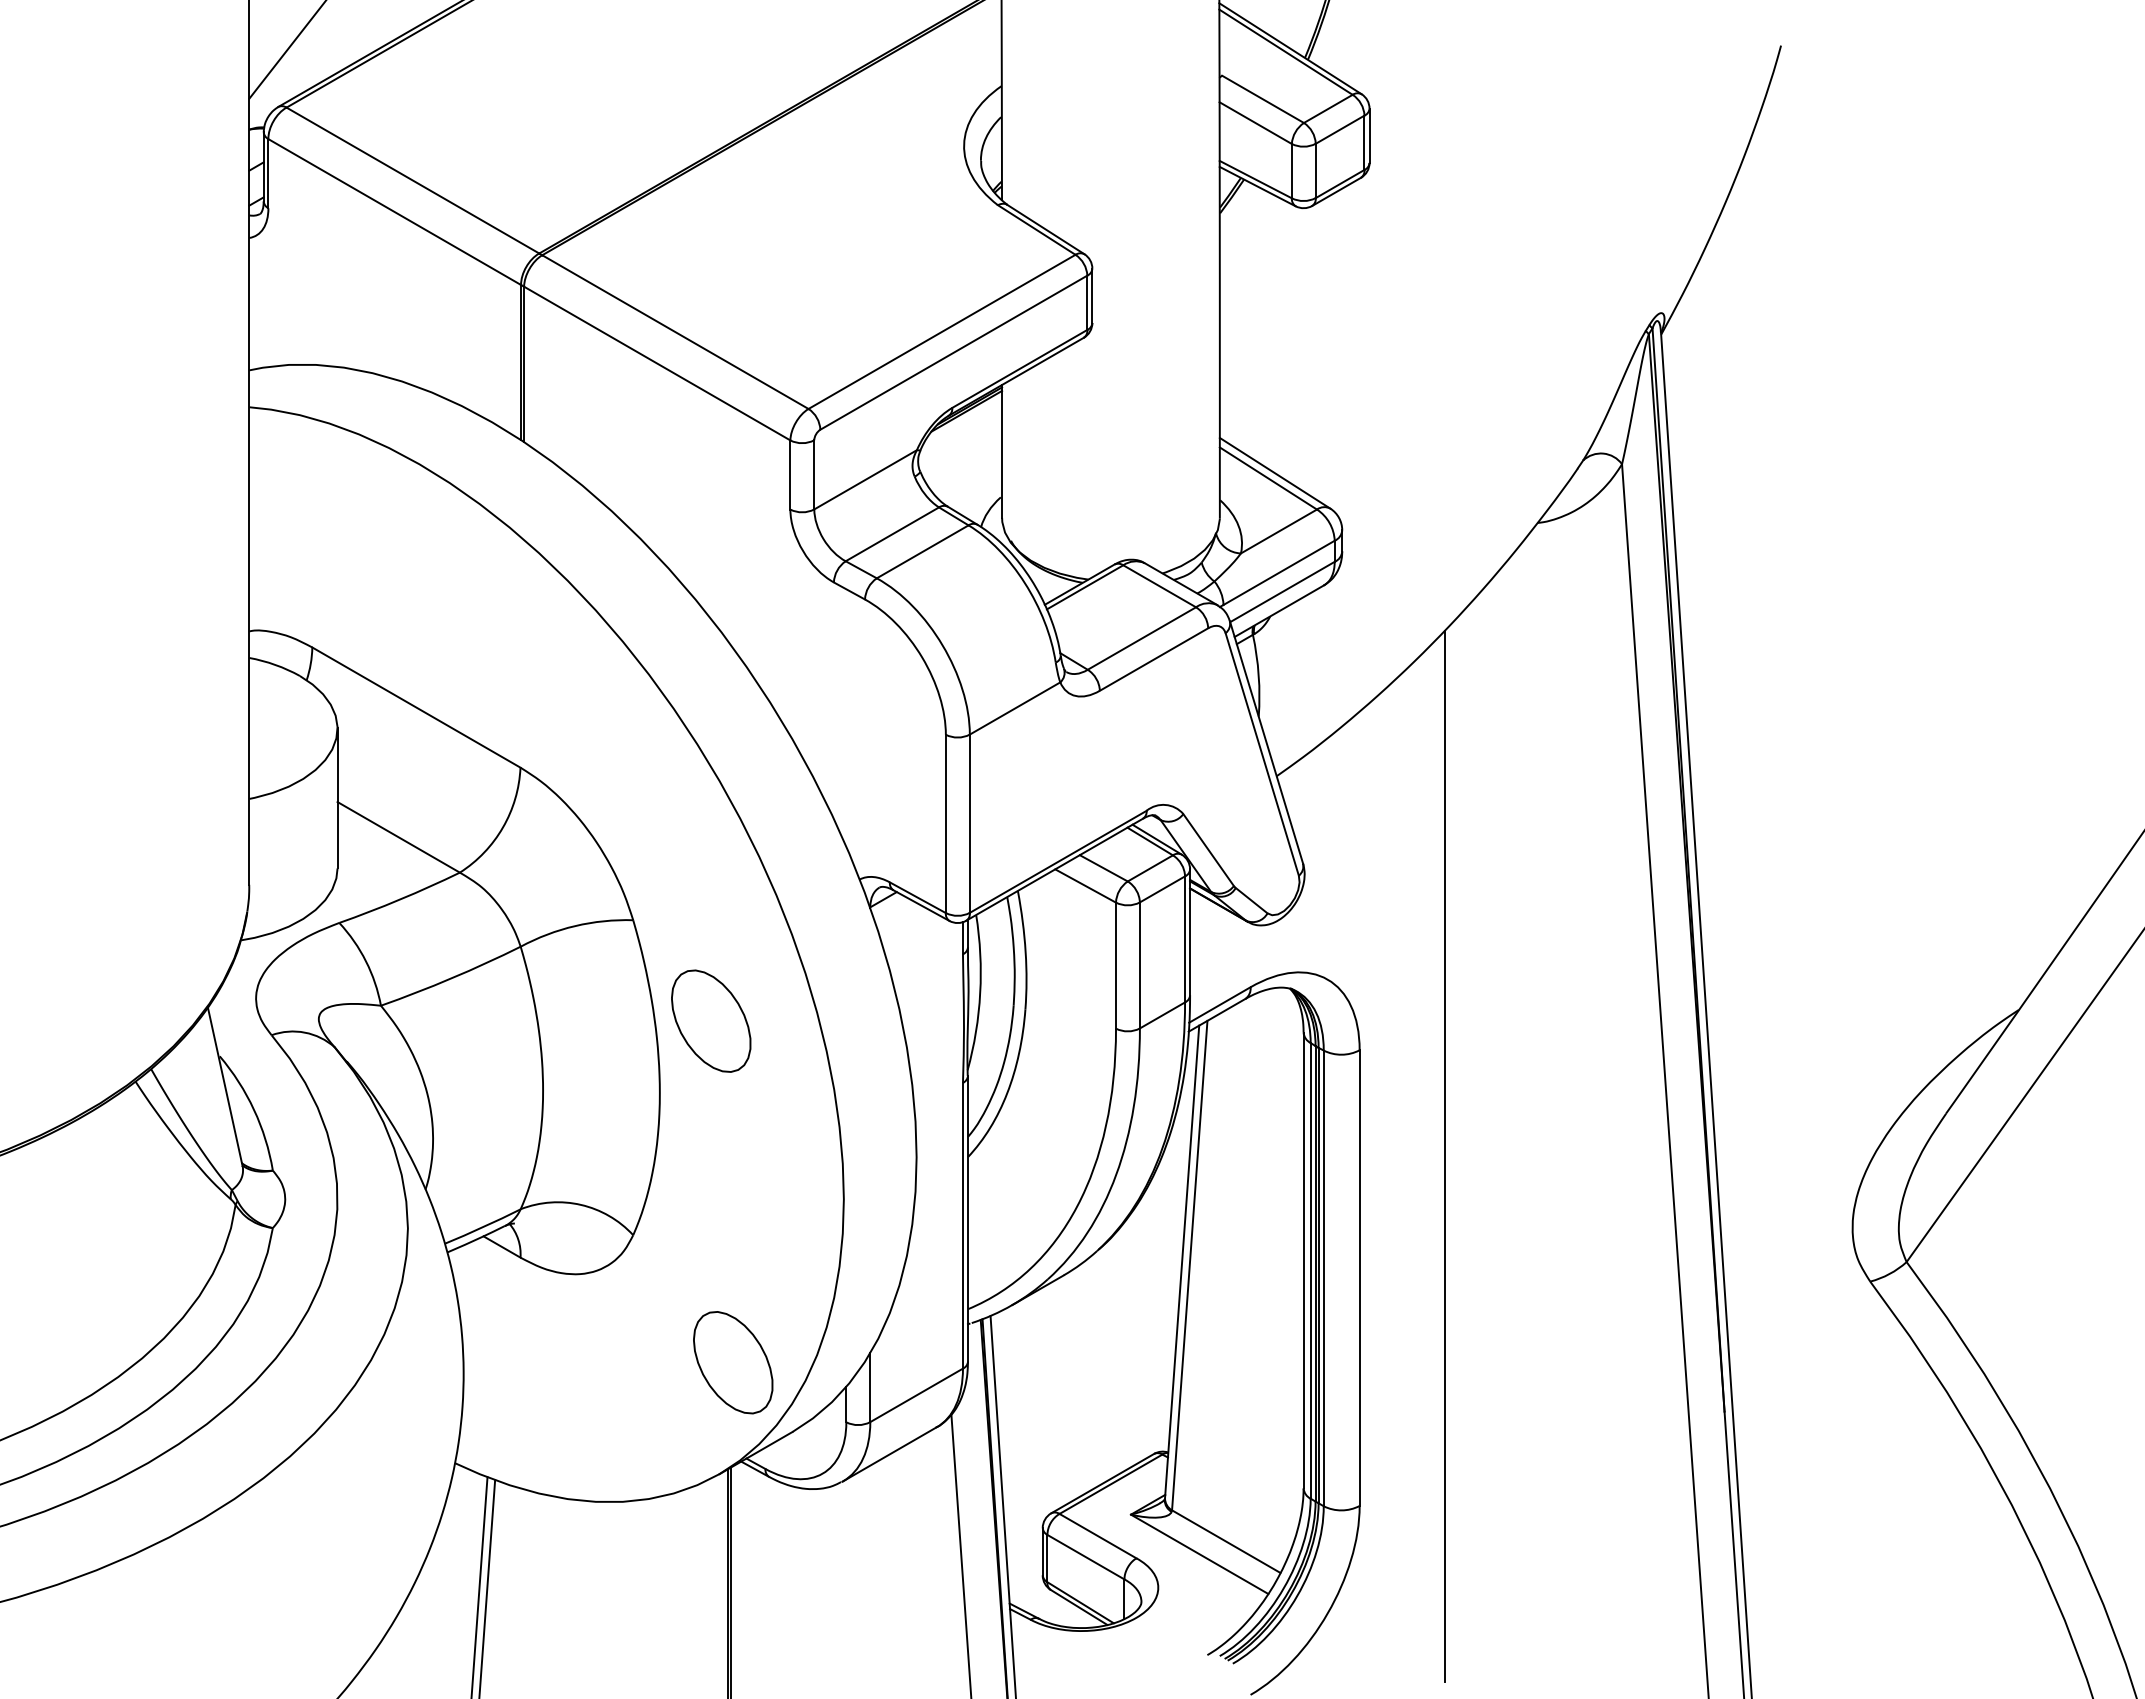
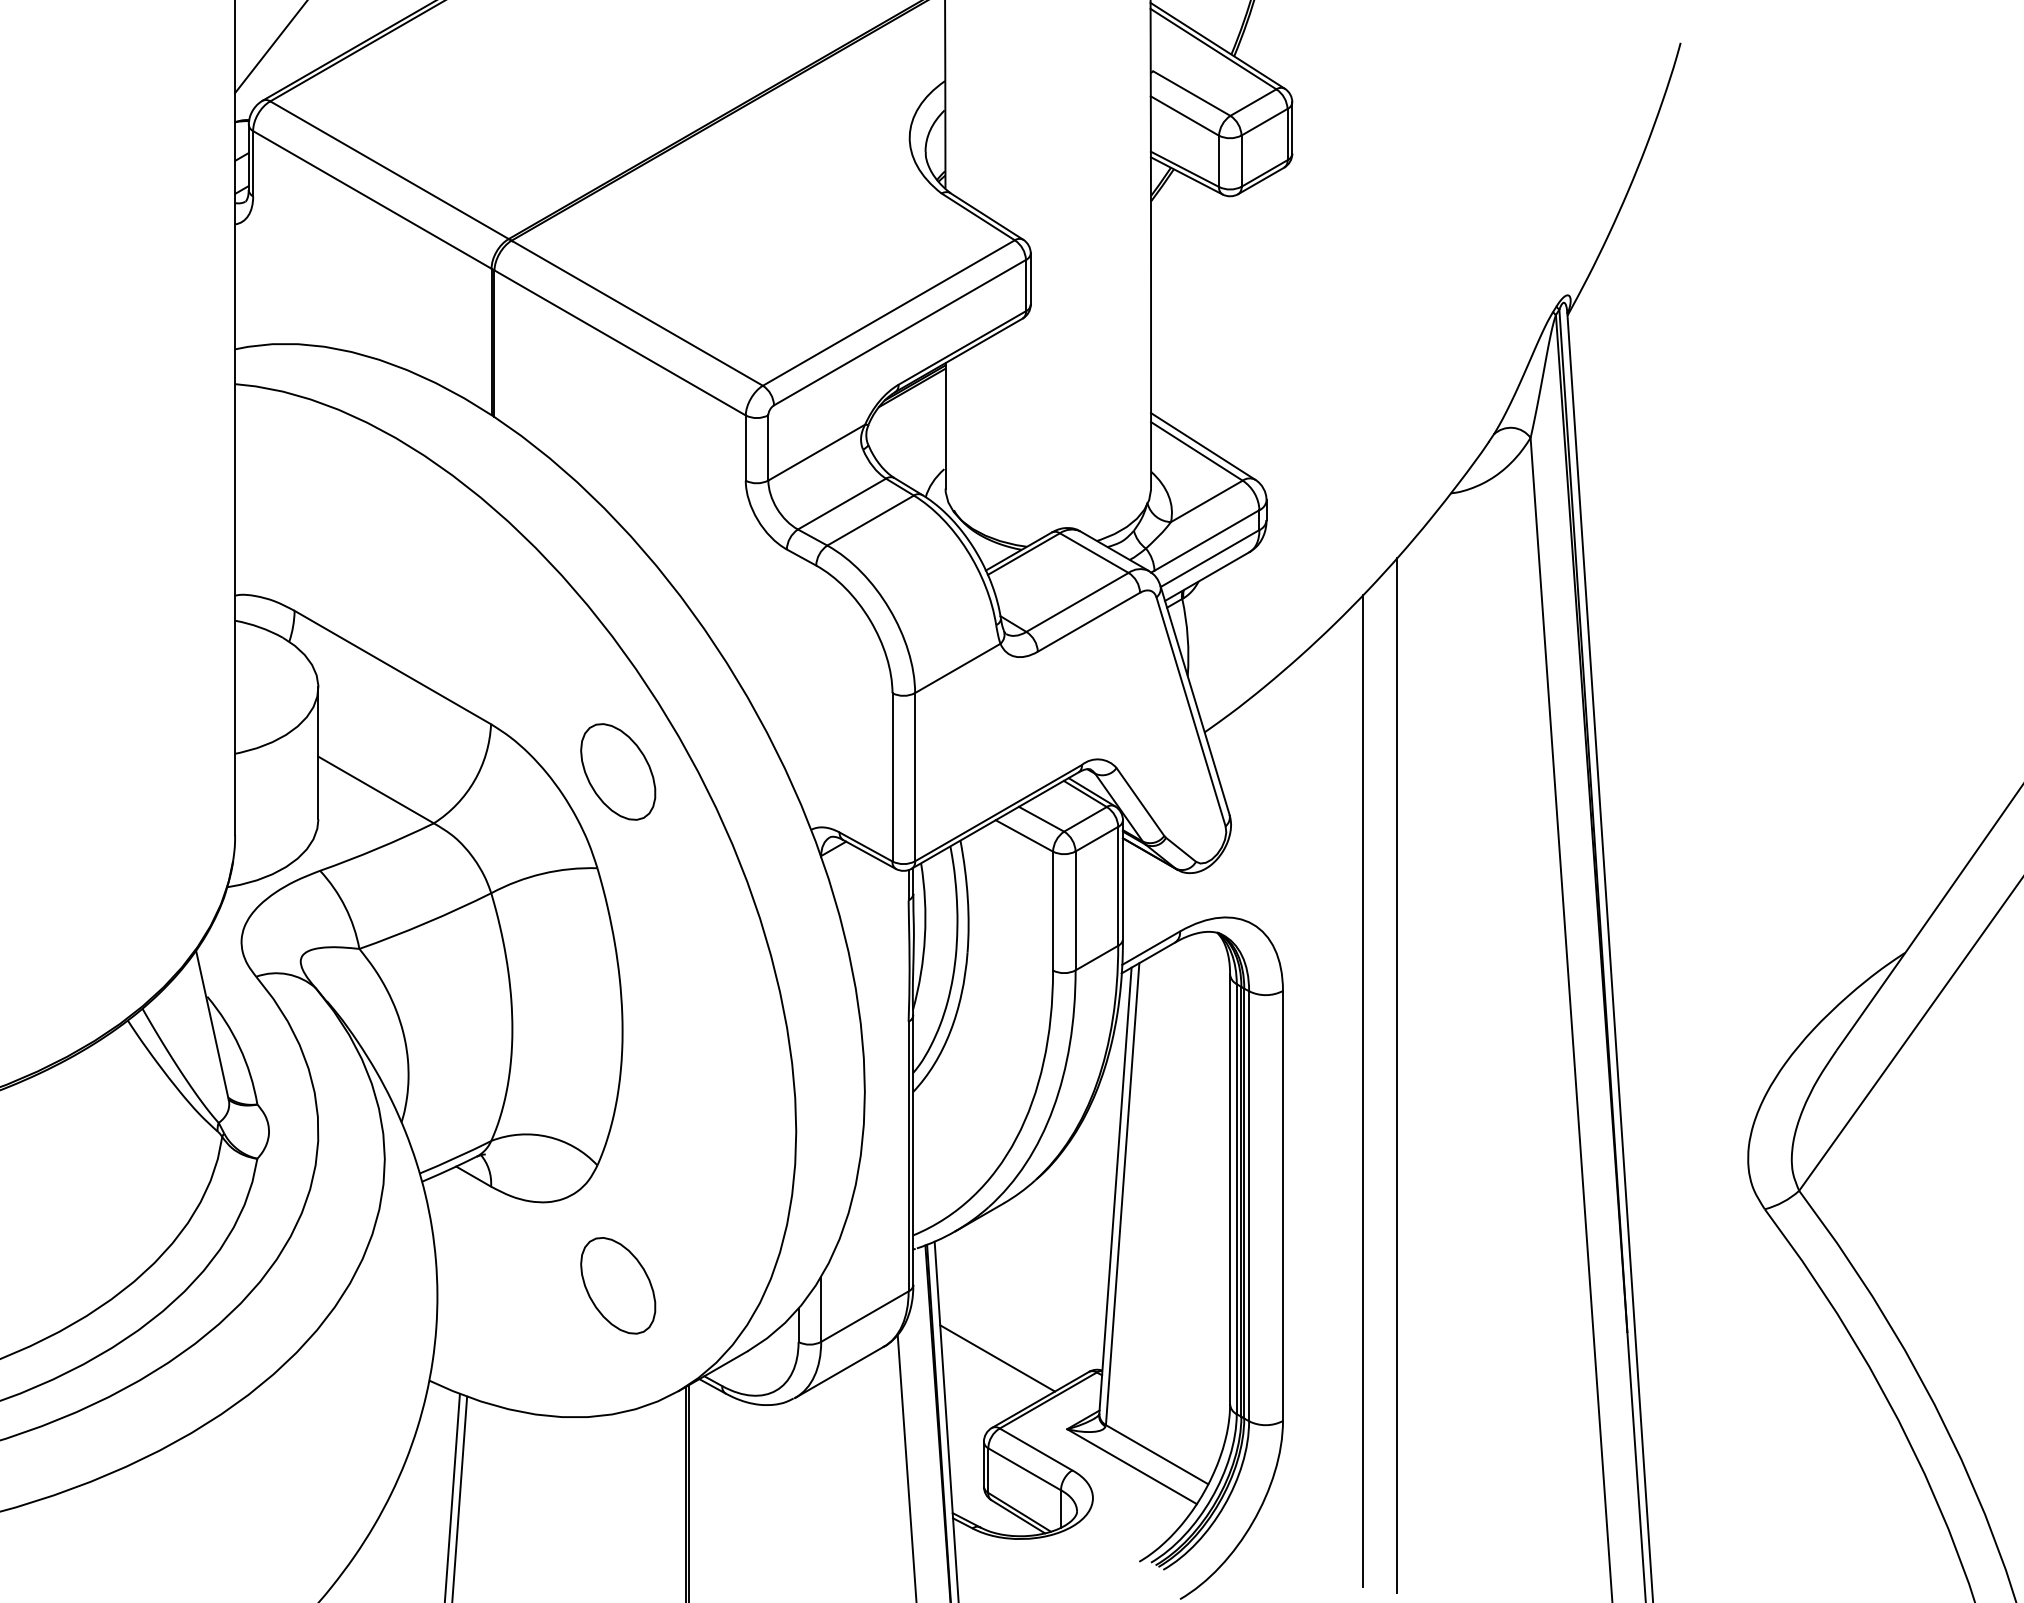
part: (711, 1020) -> (618, 771), moved
line: (1480, 1139) -> (1397, 1075), added
part: (733, 1362) -> (618, 1285), moved
line: (1057, 1439) -> (997, 1358), added

